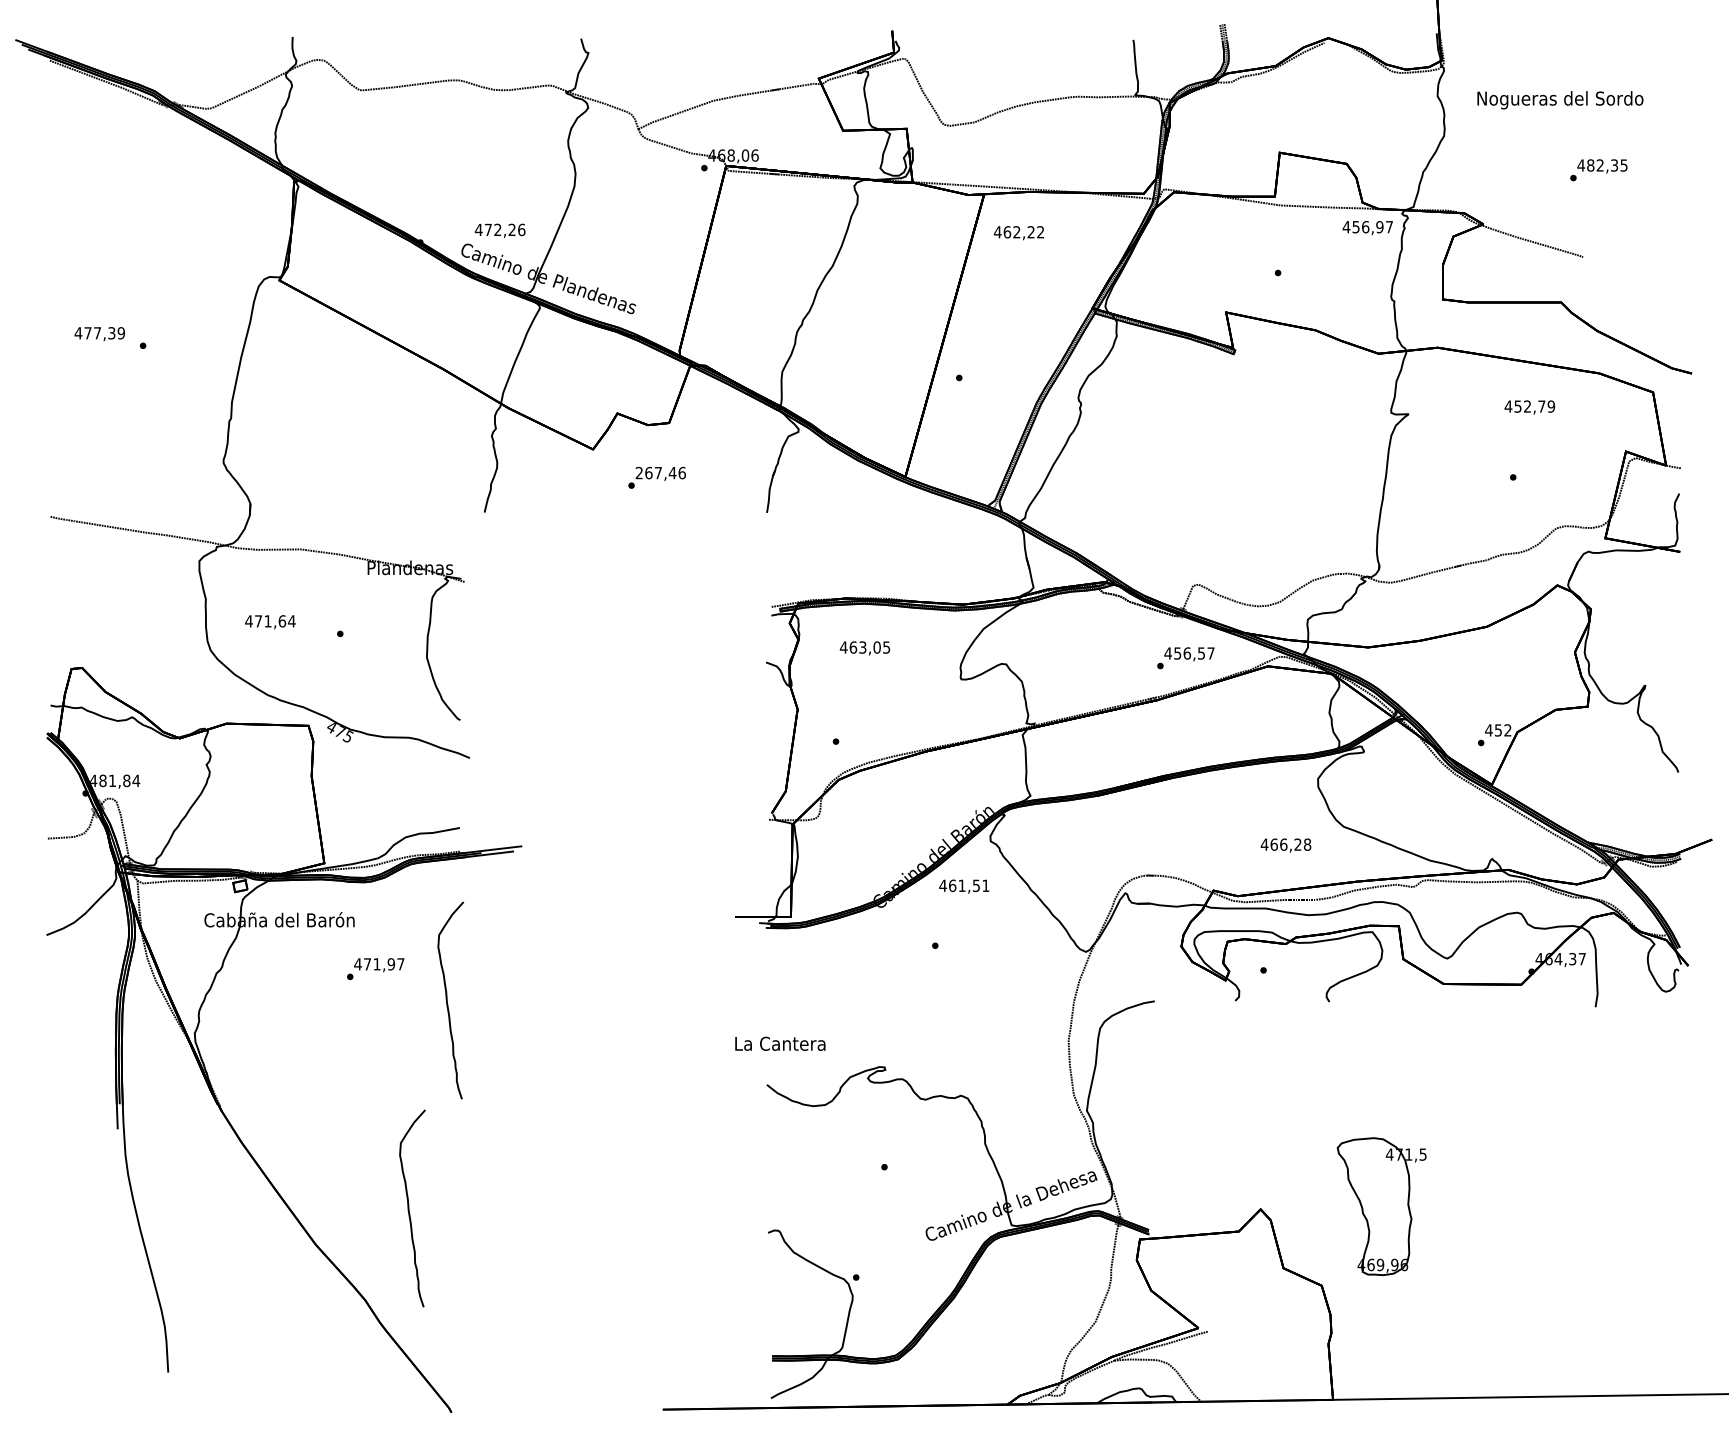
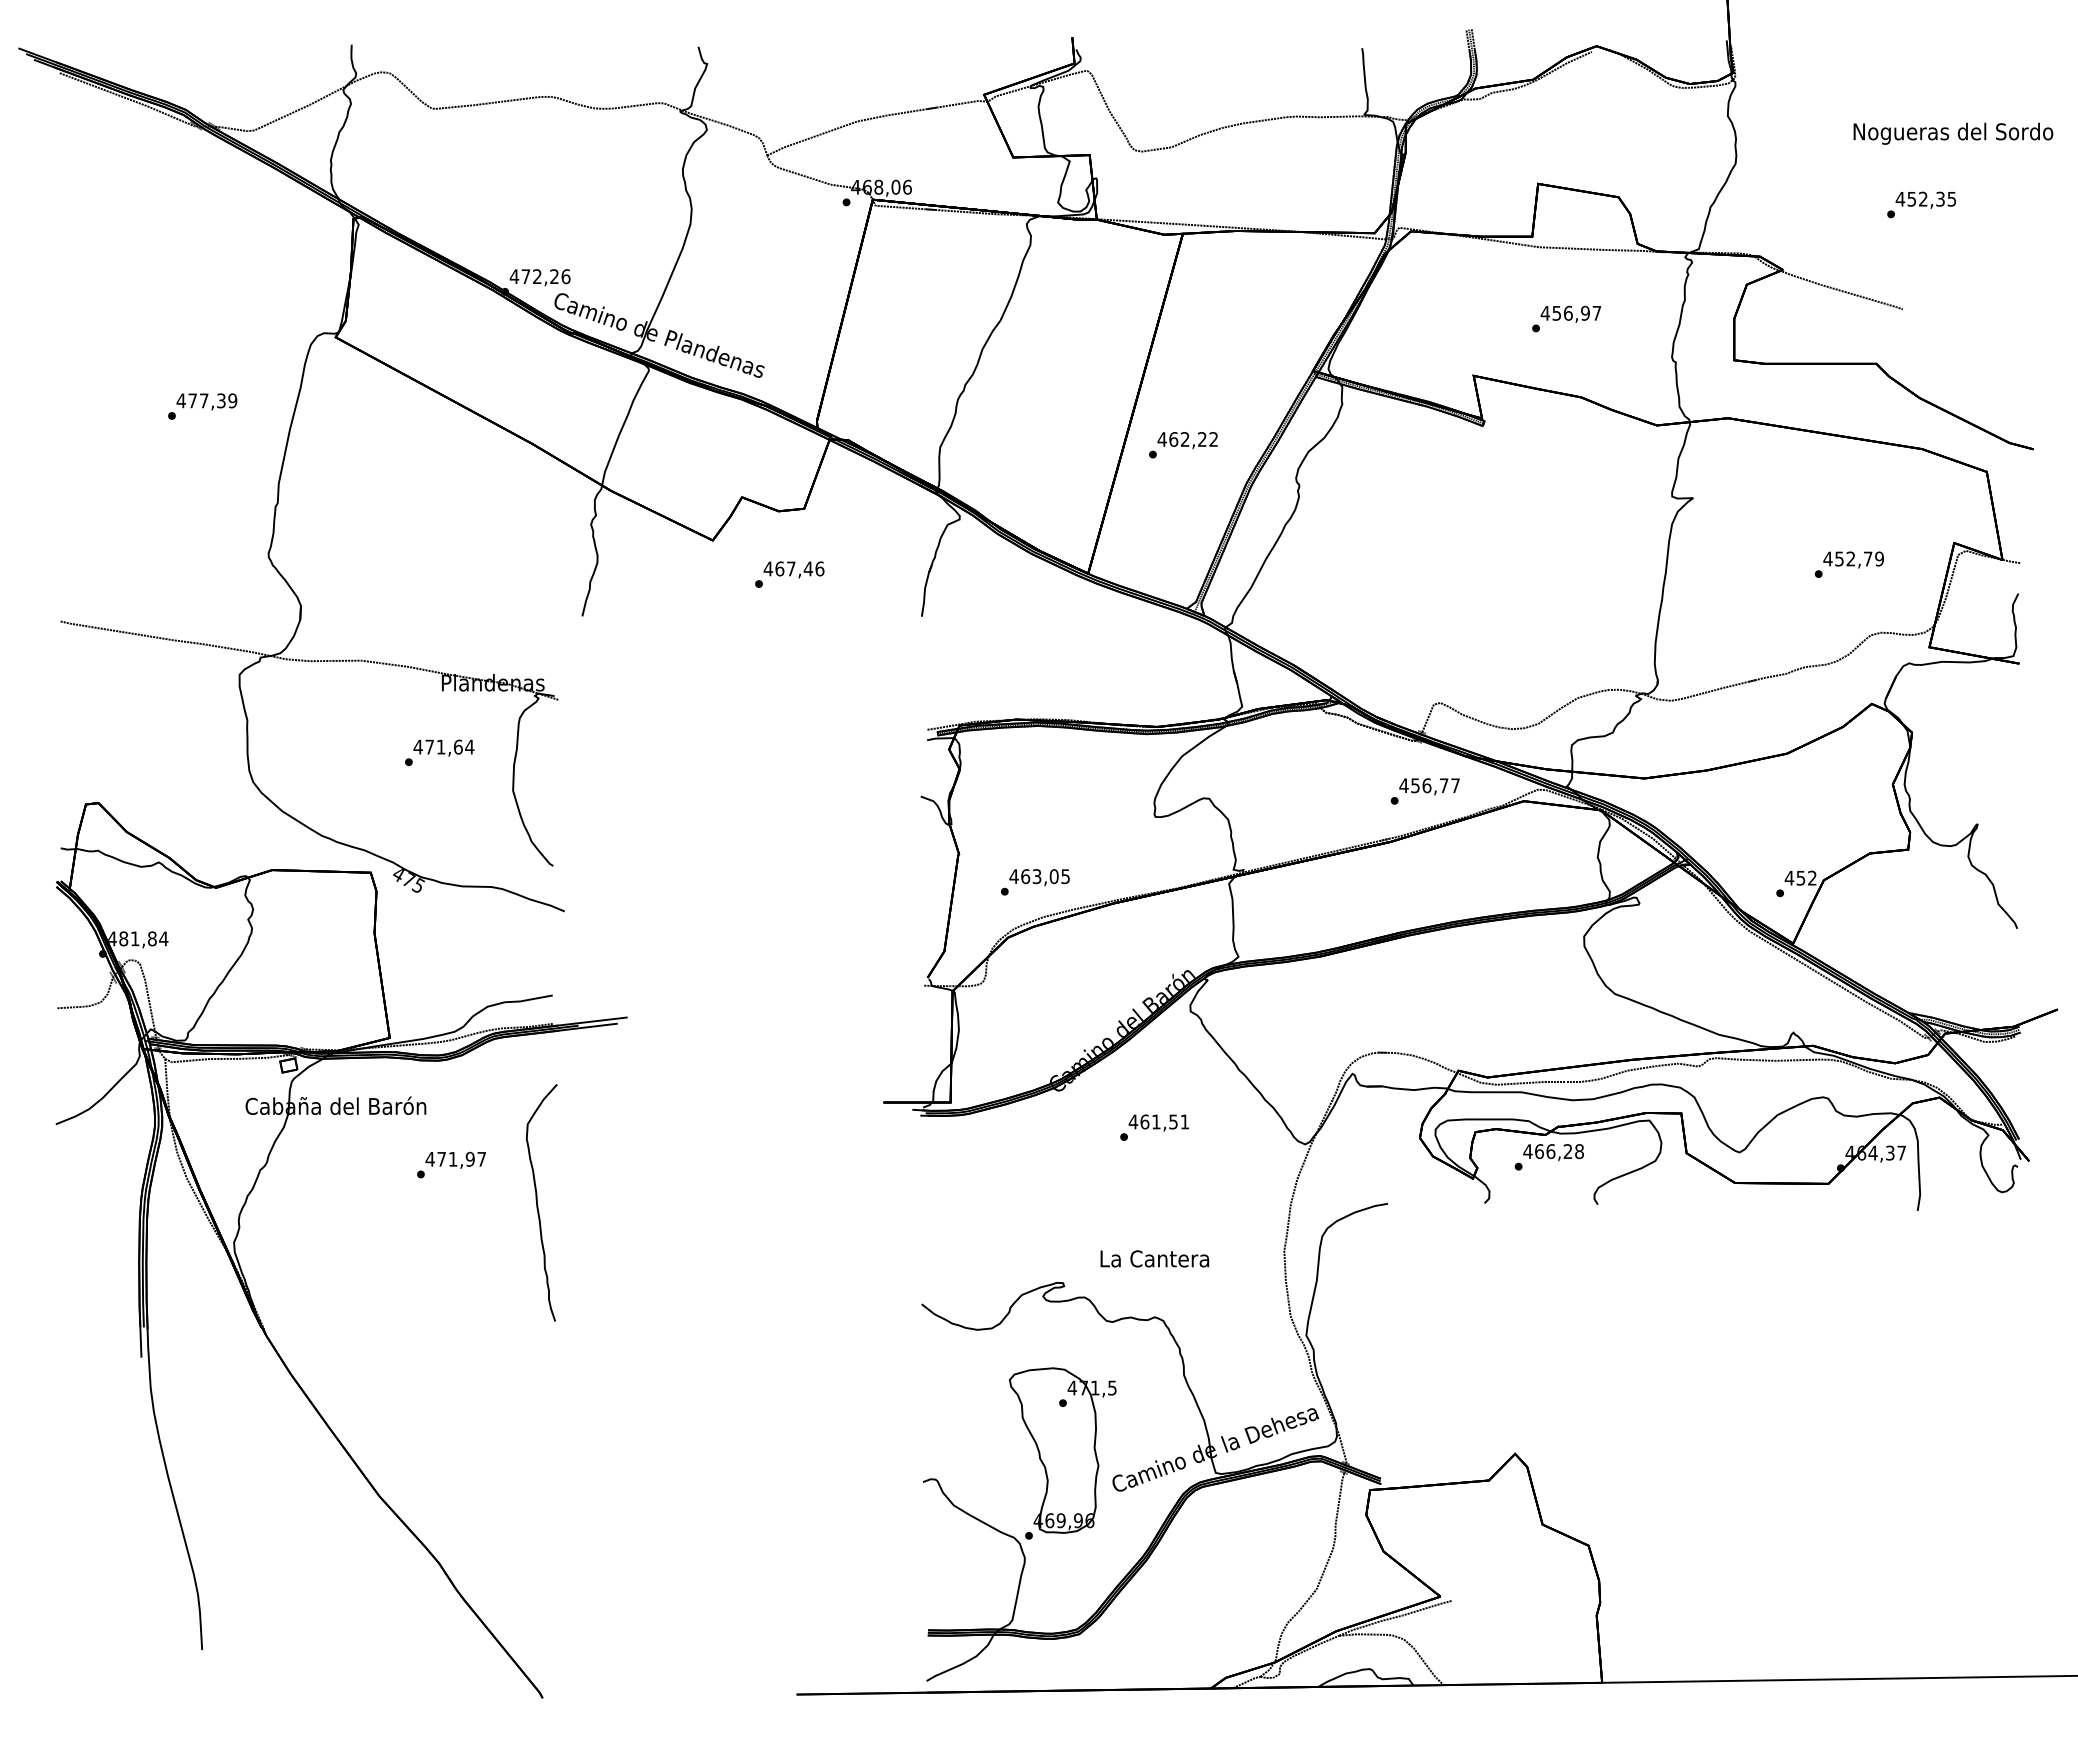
text: (1560, 100) -> (1953, 133), moved
text: (1590, 164) -> (1911, 198), 482,35 -> 452,35
text: (1367, 227) -> (1570, 313), moved
text: (499, 230) -> (539, 277), moved
text: (1018, 233) -> (1187, 440), moved
text: (99, 333) -> (206, 401), moved
text: (1529, 407) -> (1853, 559), moved
text: (639, 472) -> (768, 568), 267,46 -> 467,46
text: (270, 621) -> (443, 747), moved
text: (864, 648) -> (1039, 877), moved
text: (1201, 653) -> (1443, 785), 456,57 -> 456,77
text: (1285, 845) -> (1553, 1152), moved
text: (963, 886) -> (1158, 1122), moved
text: (780, 1043) -> (1154, 1258), moved
part: (1381, 1206) -> (1062, 1450), moved
curve: (408, 1208) -> (491, 1452), removed

